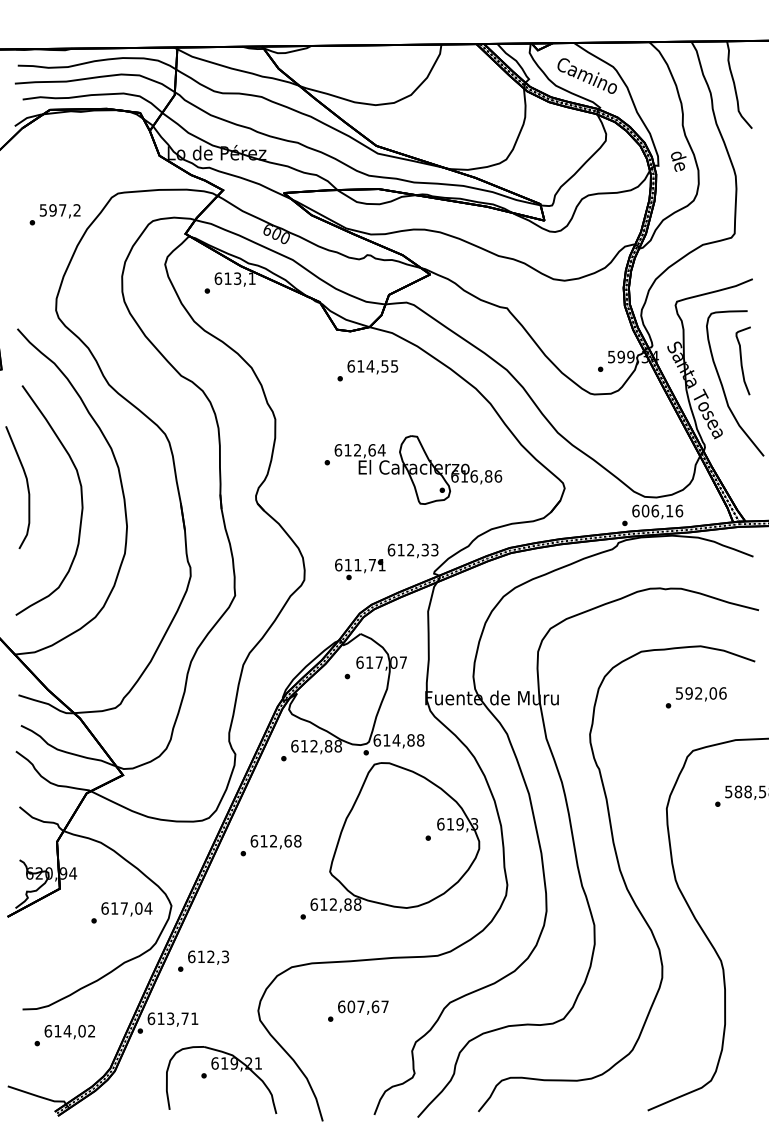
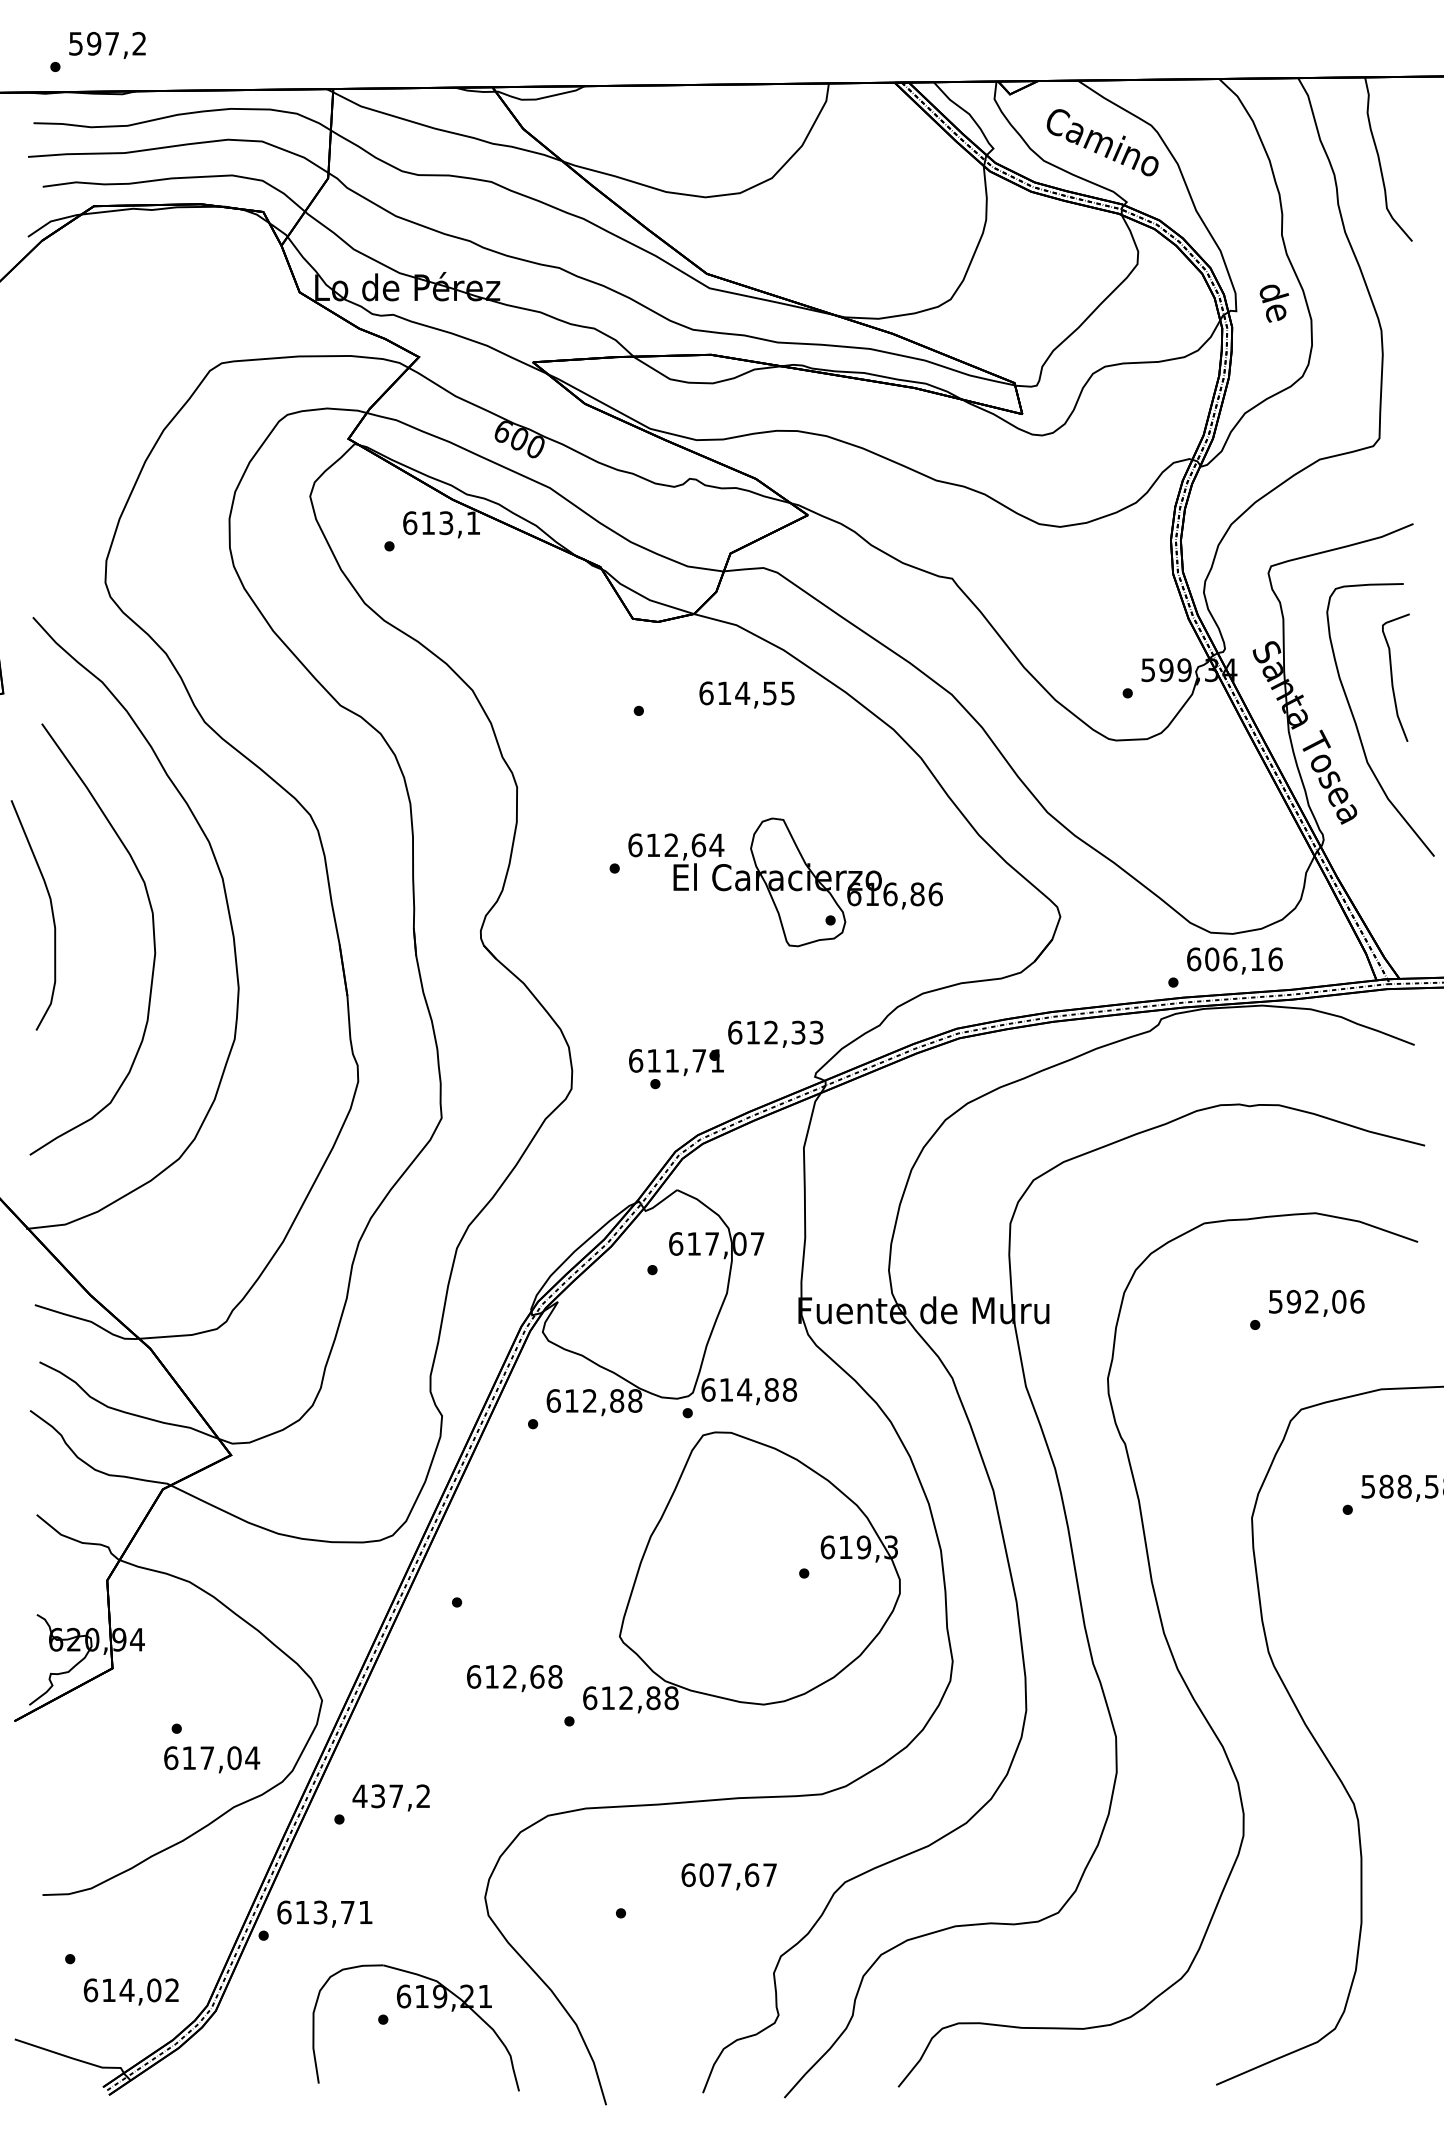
text: (54, 214) -> (96, 51), moved
text: (372, 367) -> (746, 695), moved
text: (275, 842) -> (513, 1679), moved
text: (126, 909) -> (211, 1759), moved
text: (208, 956) -> (391, 1795), 612,3 -> 437,2
text: (363, 1007) -> (729, 1876), moved
text: (69, 1032) -> (130, 1992), moved

